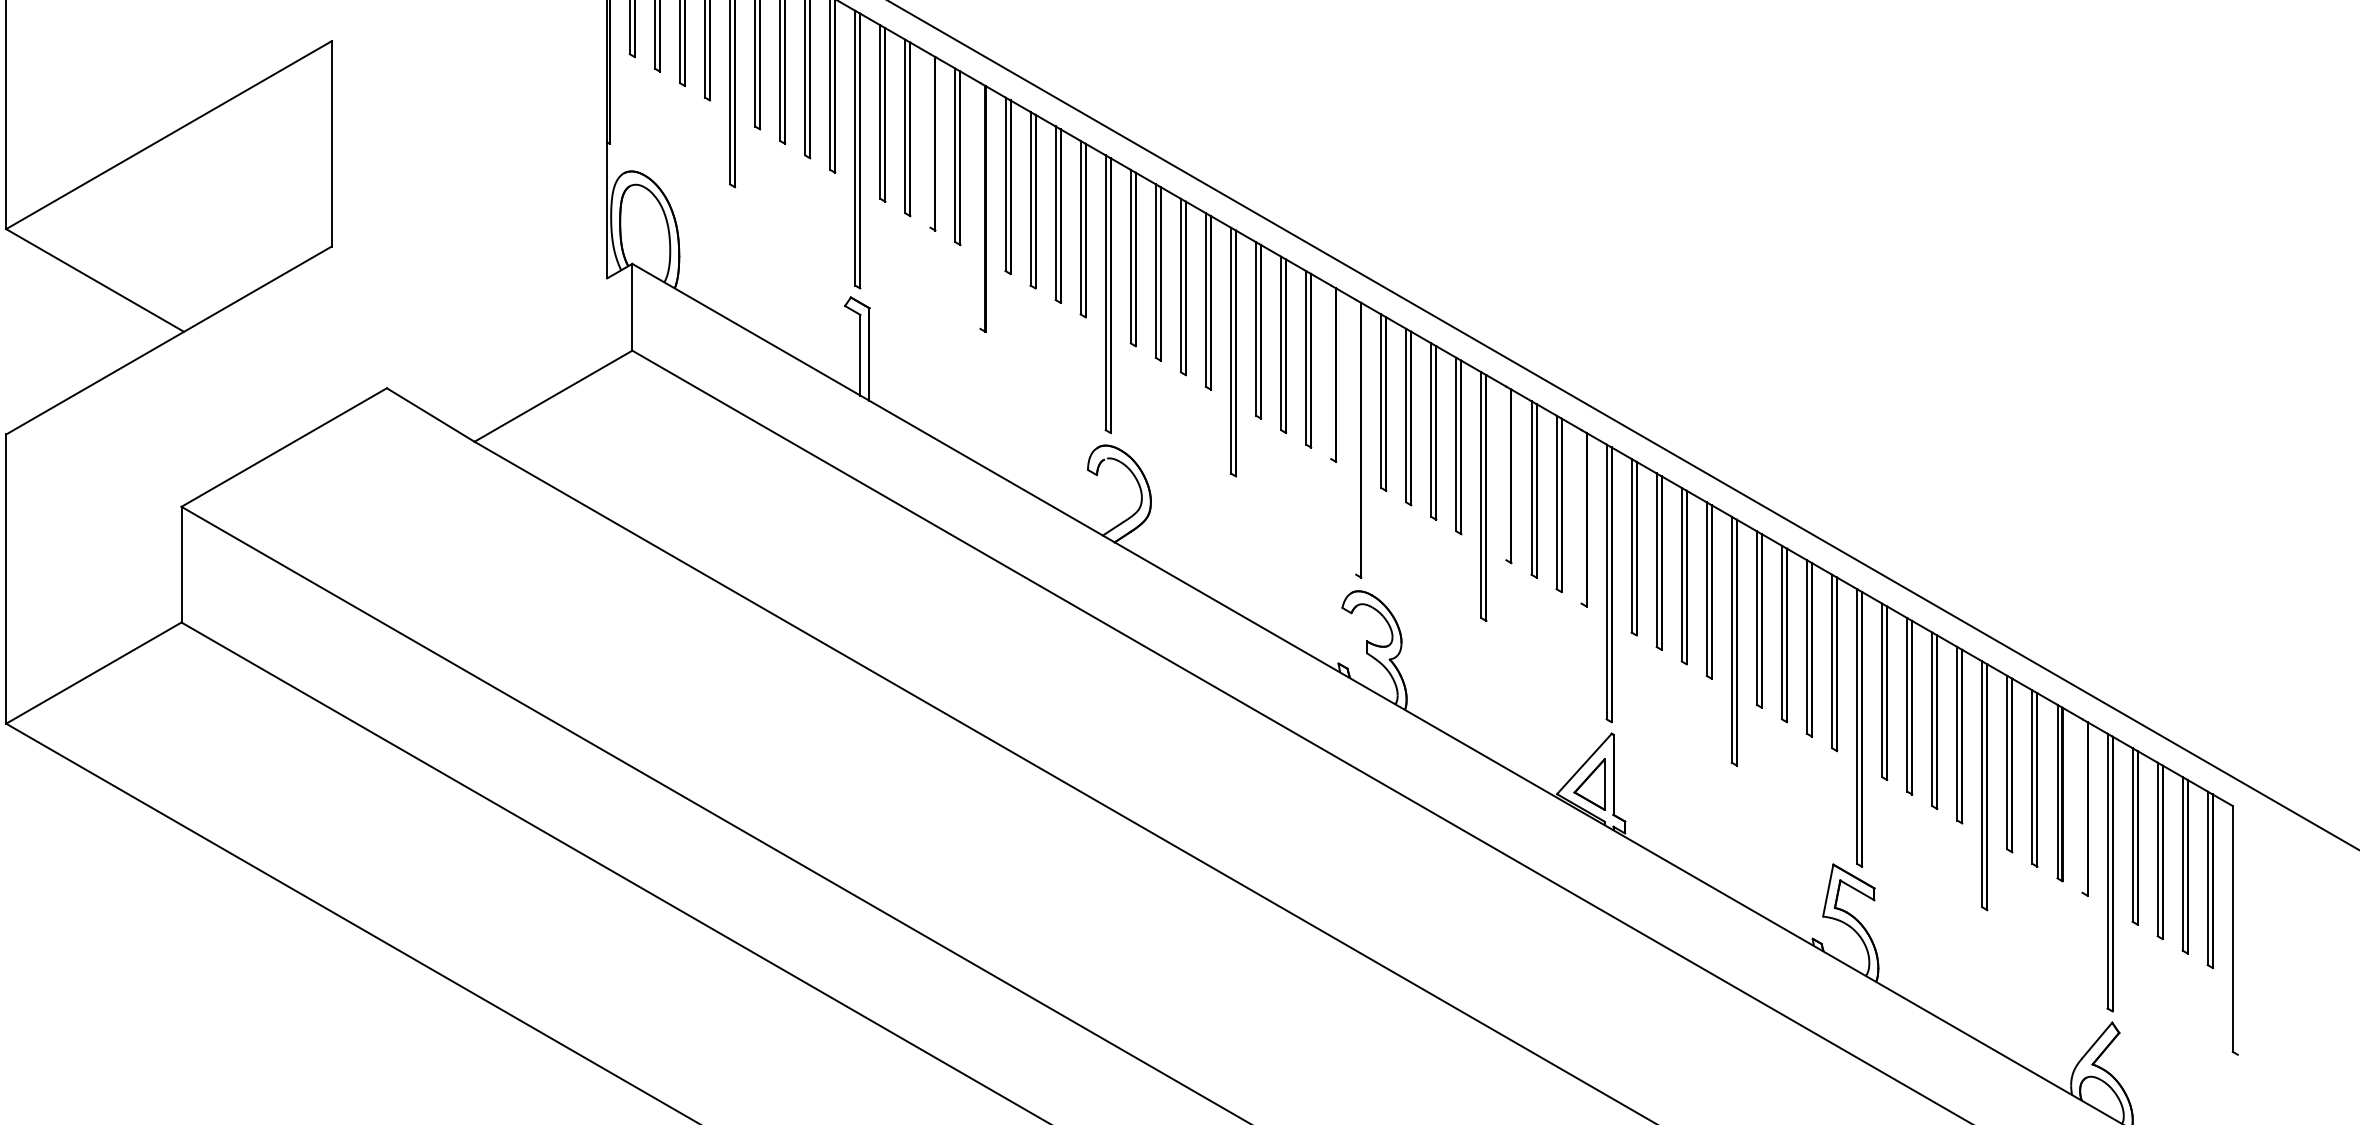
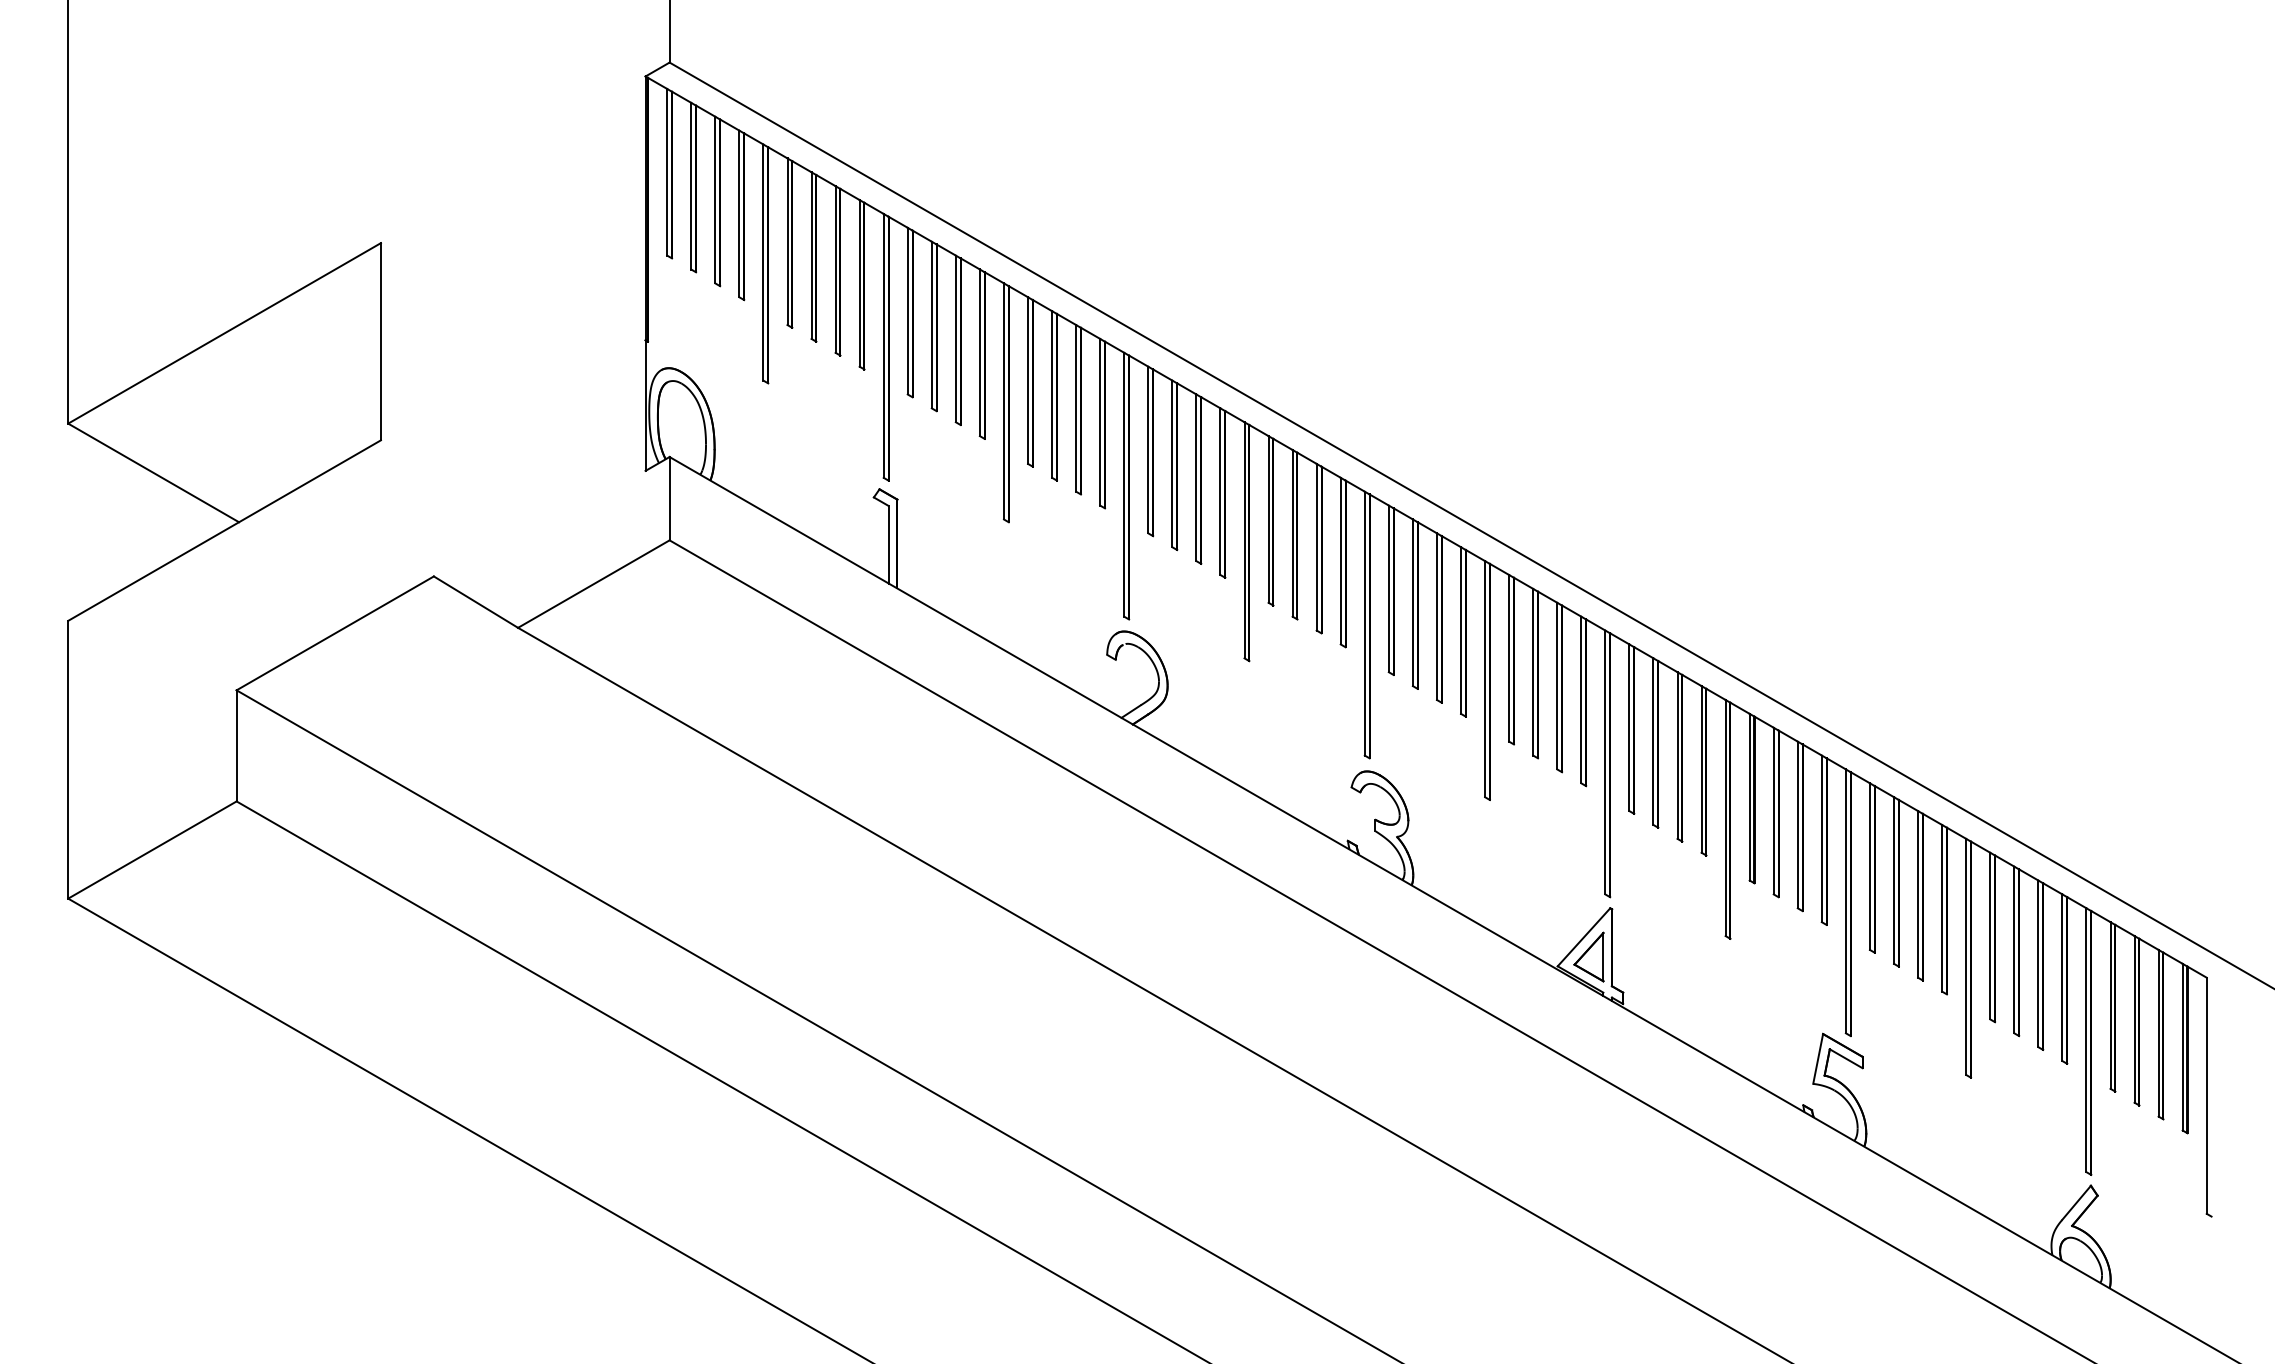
line: (930, 140) -> (955, 338), added
line: (979, 206) -> (1003, 401), added
line: (1330, 371) -> (1340, 560), added
line: (1355, 437) -> (1364, 623), added
line: (1506, 473) -> (1509, 658), added
line: (1581, 516) -> (1581, 699), added
line: (2082, 805) -> (2062, 977), added

